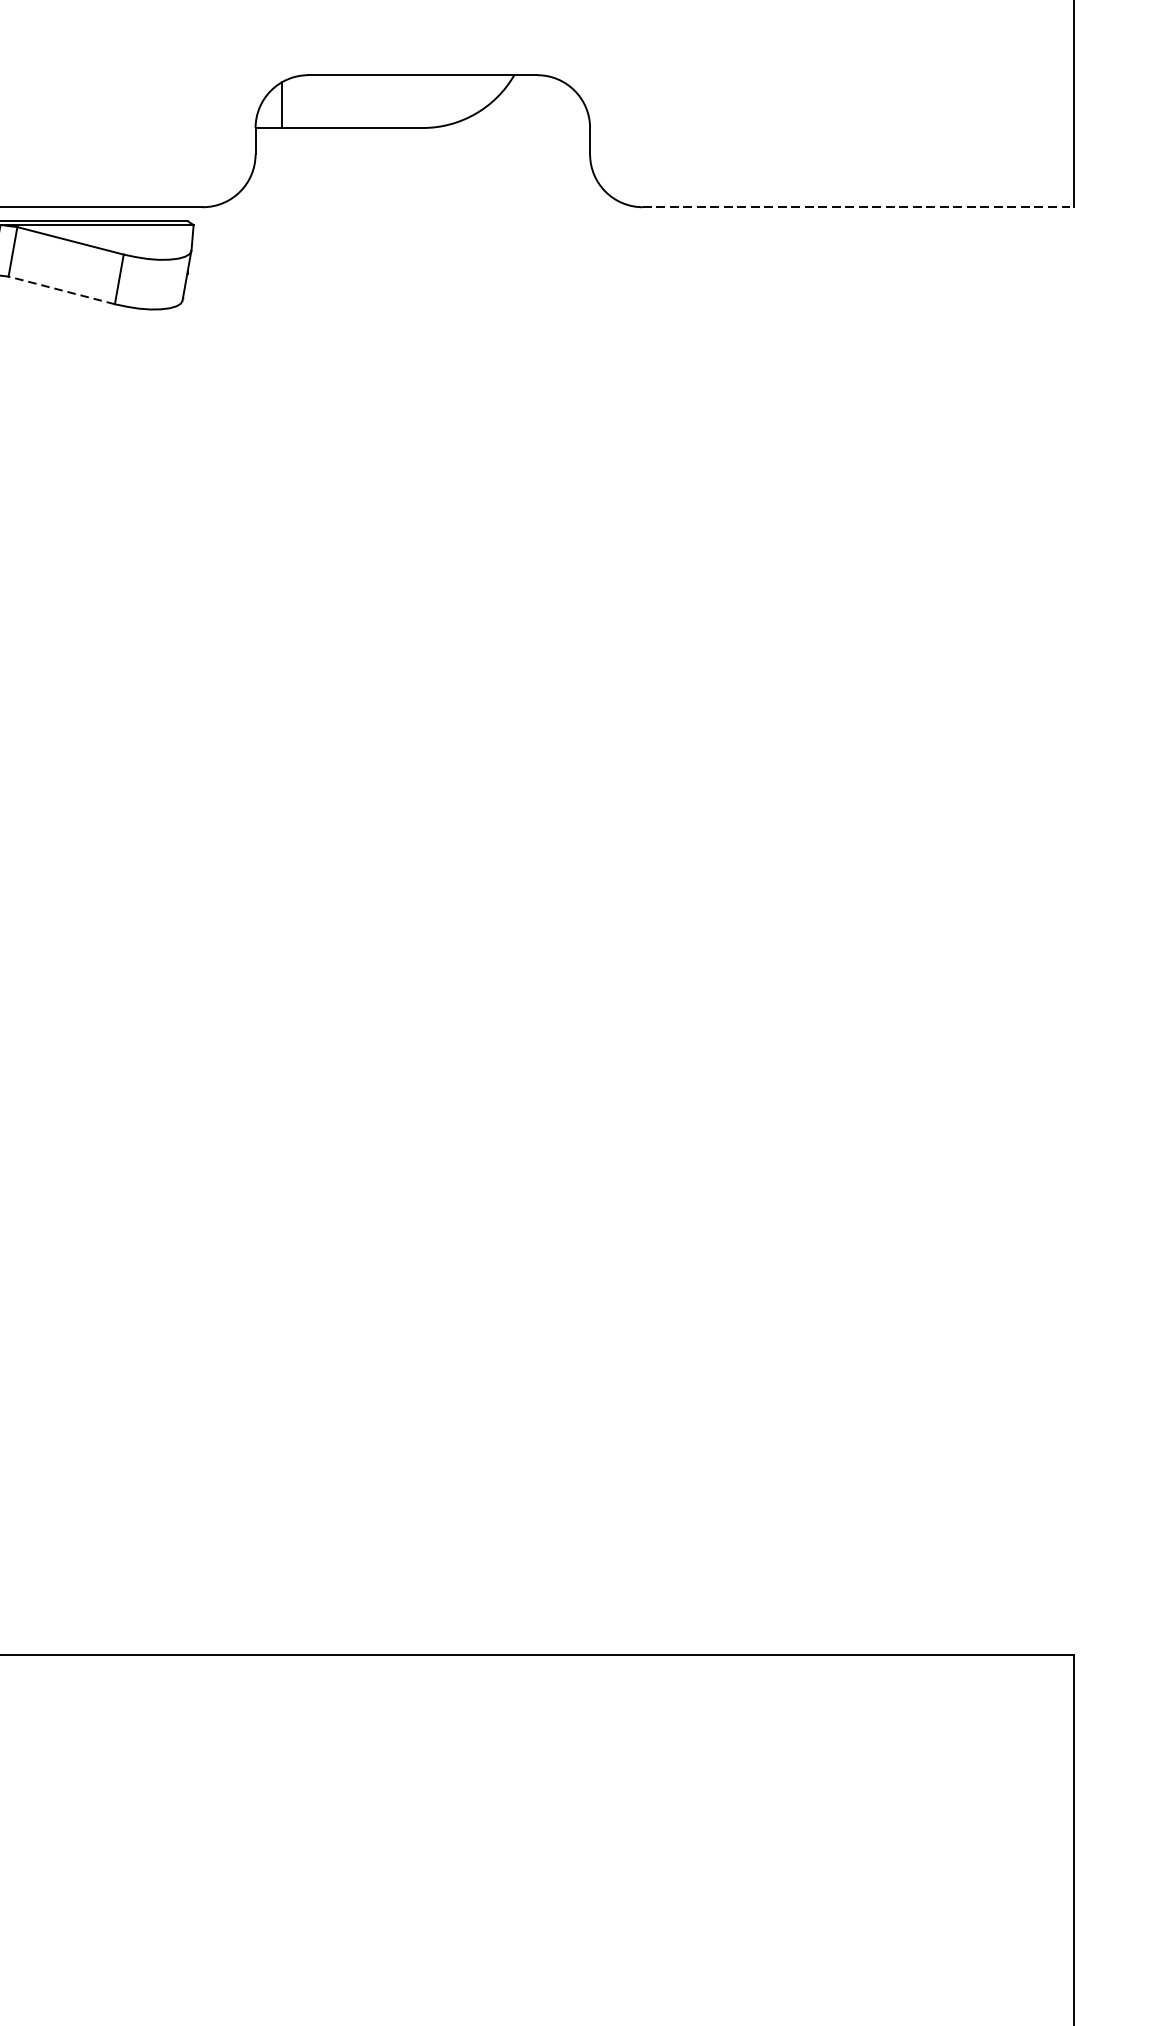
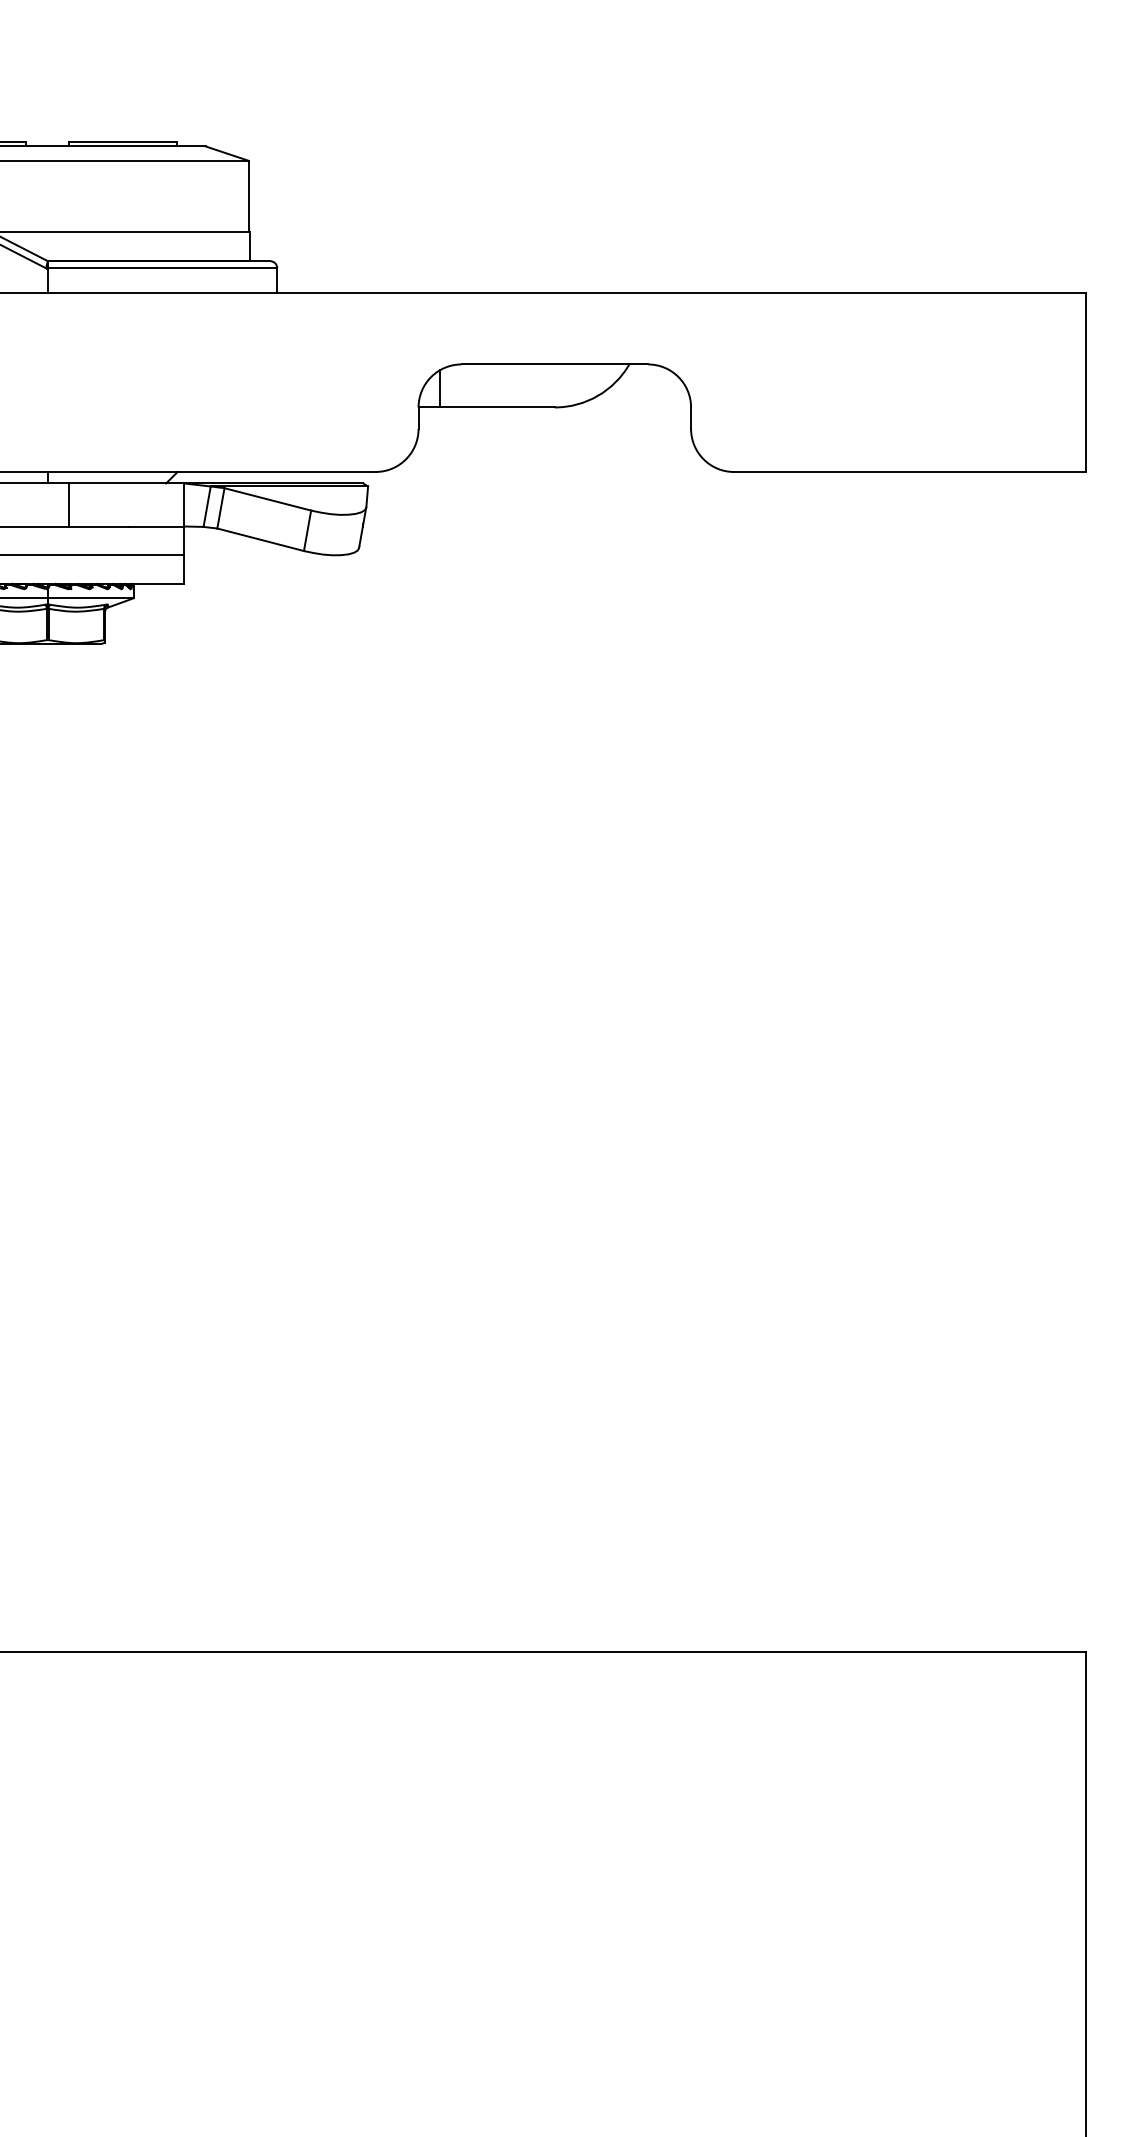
line: (858, 207) -> (909, 472), dashed -> solid
line: (61, 290) -> (260, 539), dashed -> solid

